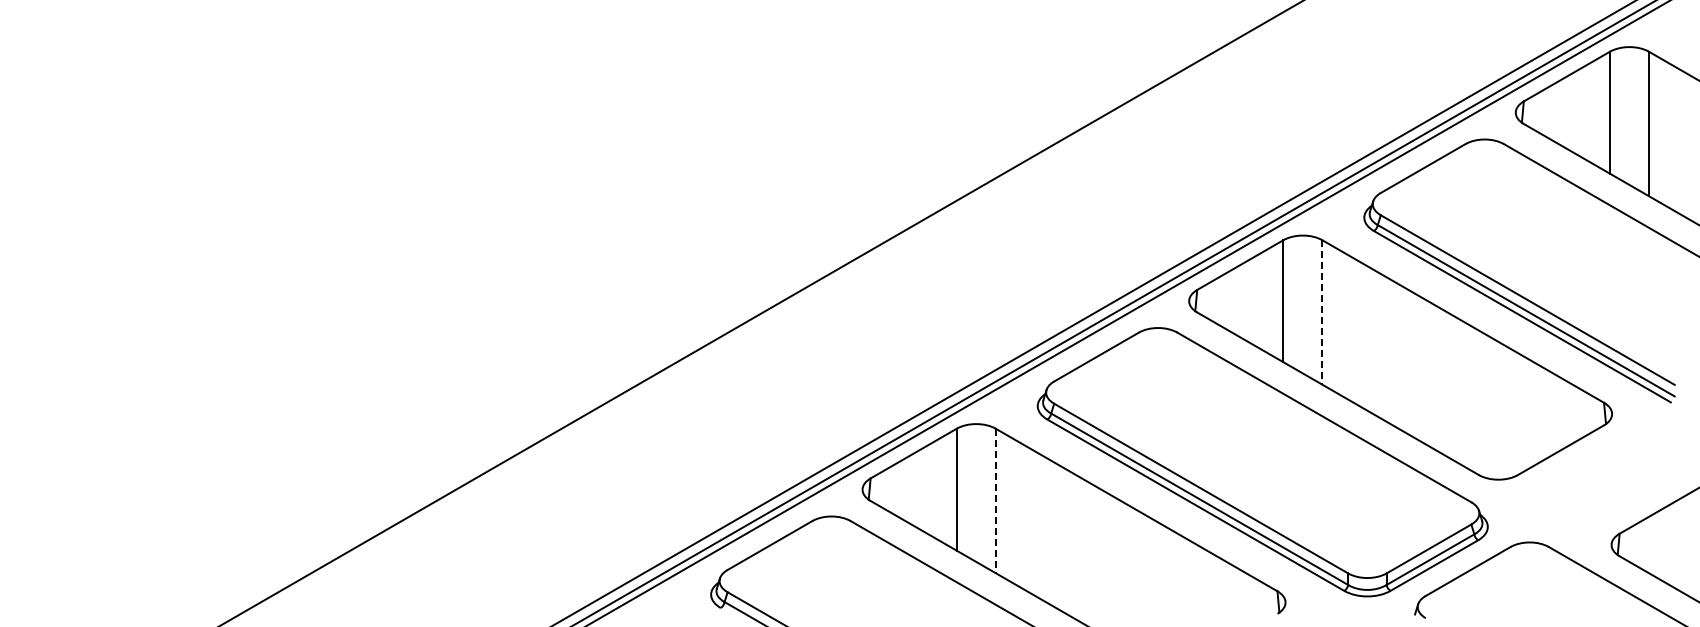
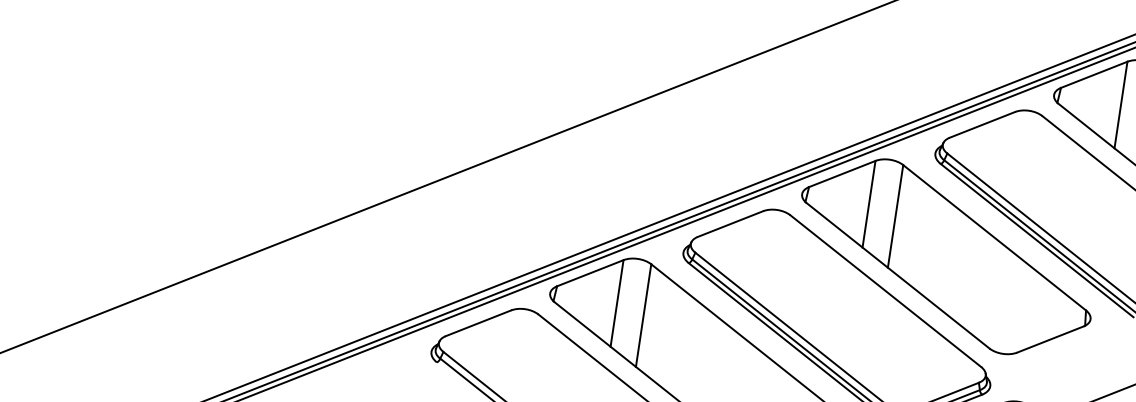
line: (1322, 312) -> (895, 216), dashed -> solid
line: (995, 501) -> (643, 315), dashed -> solid

